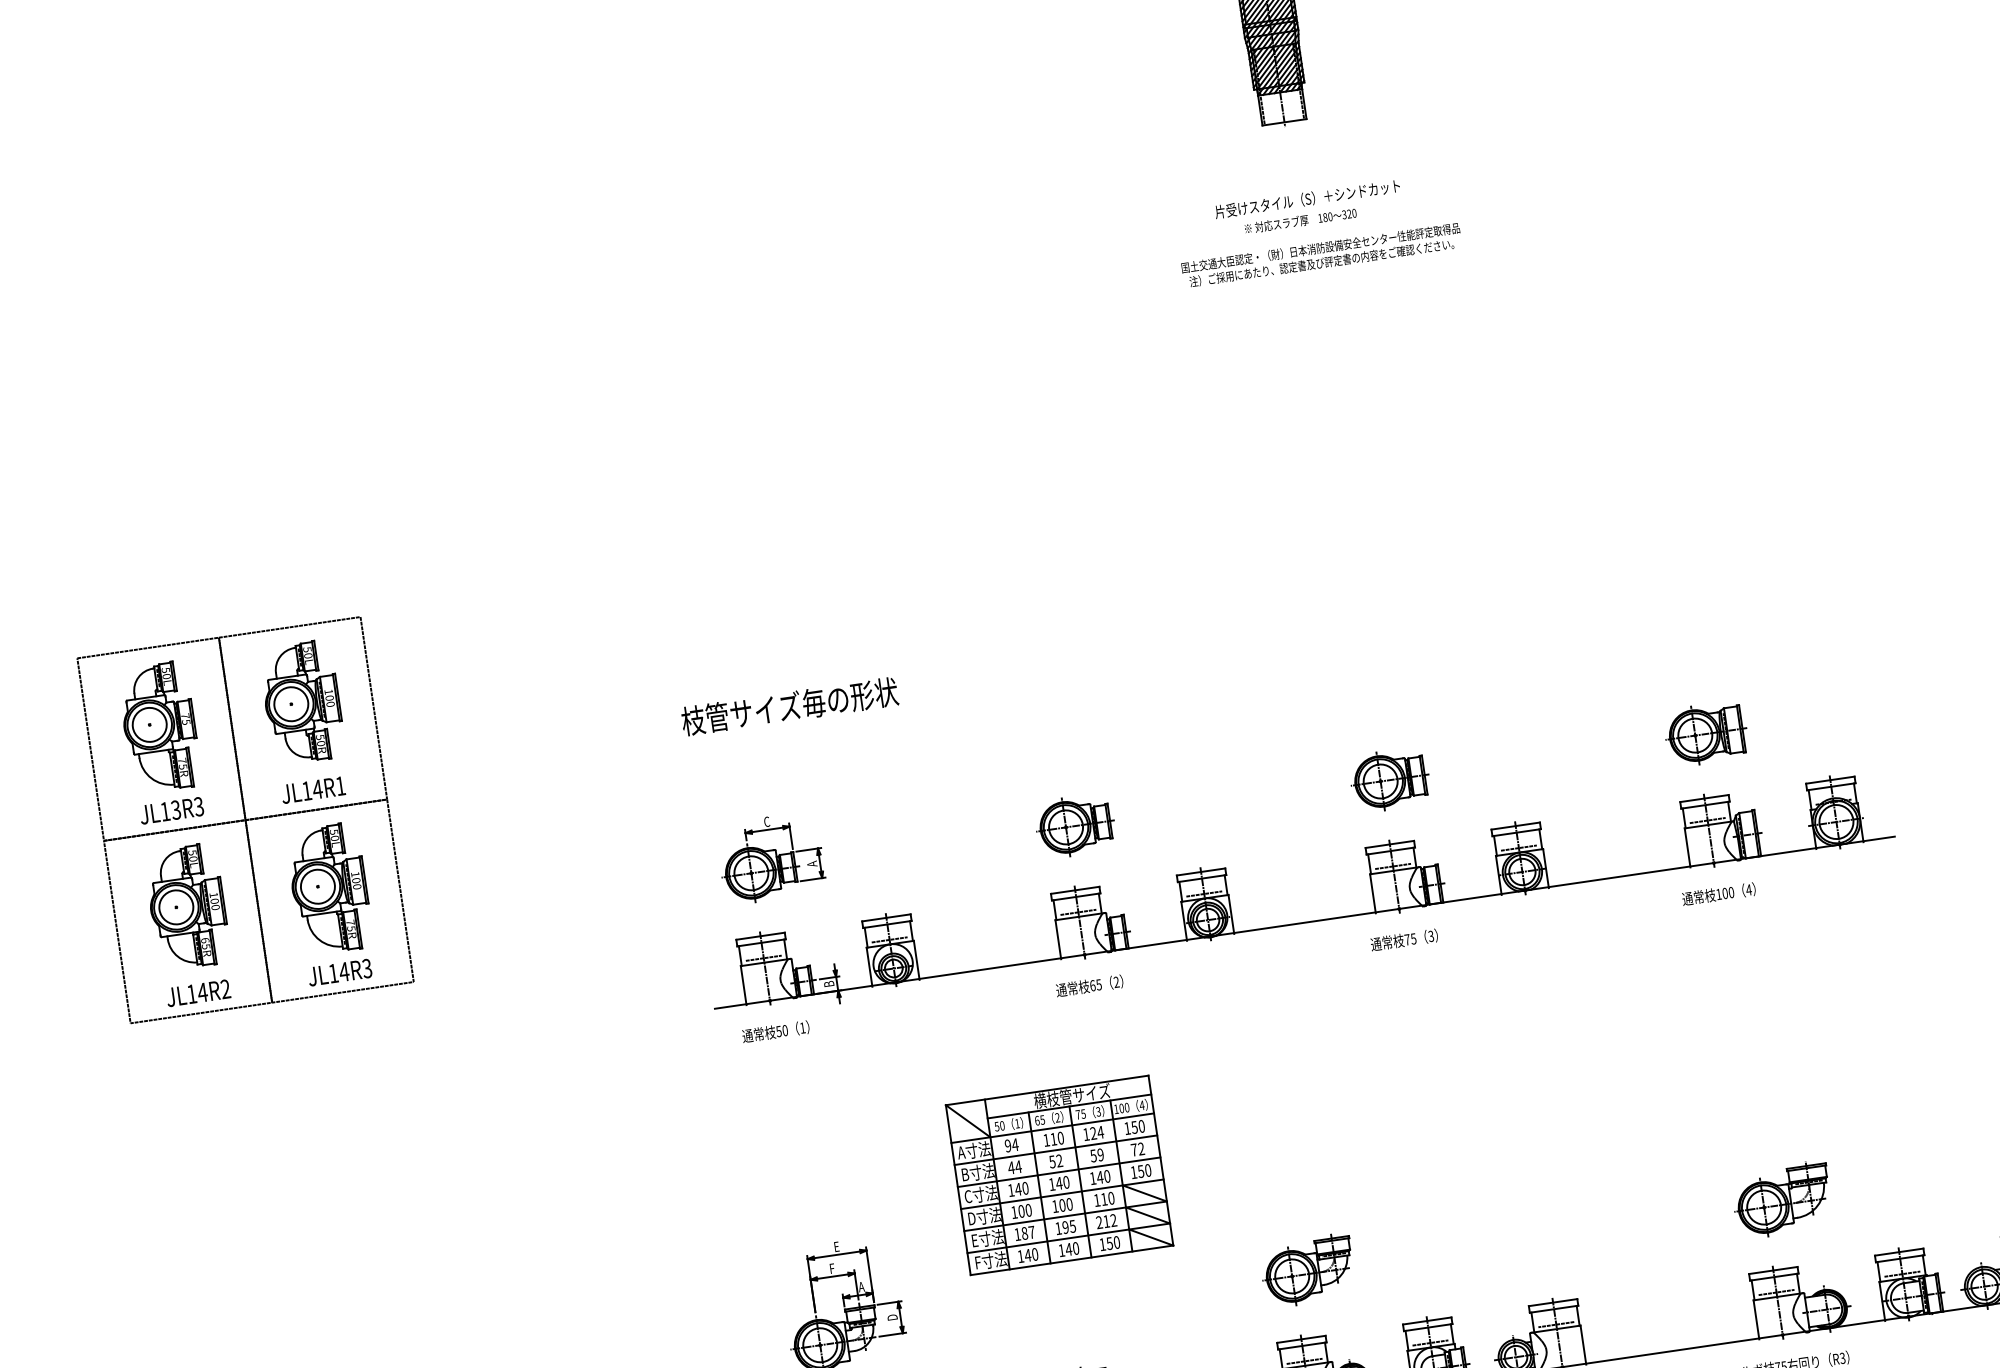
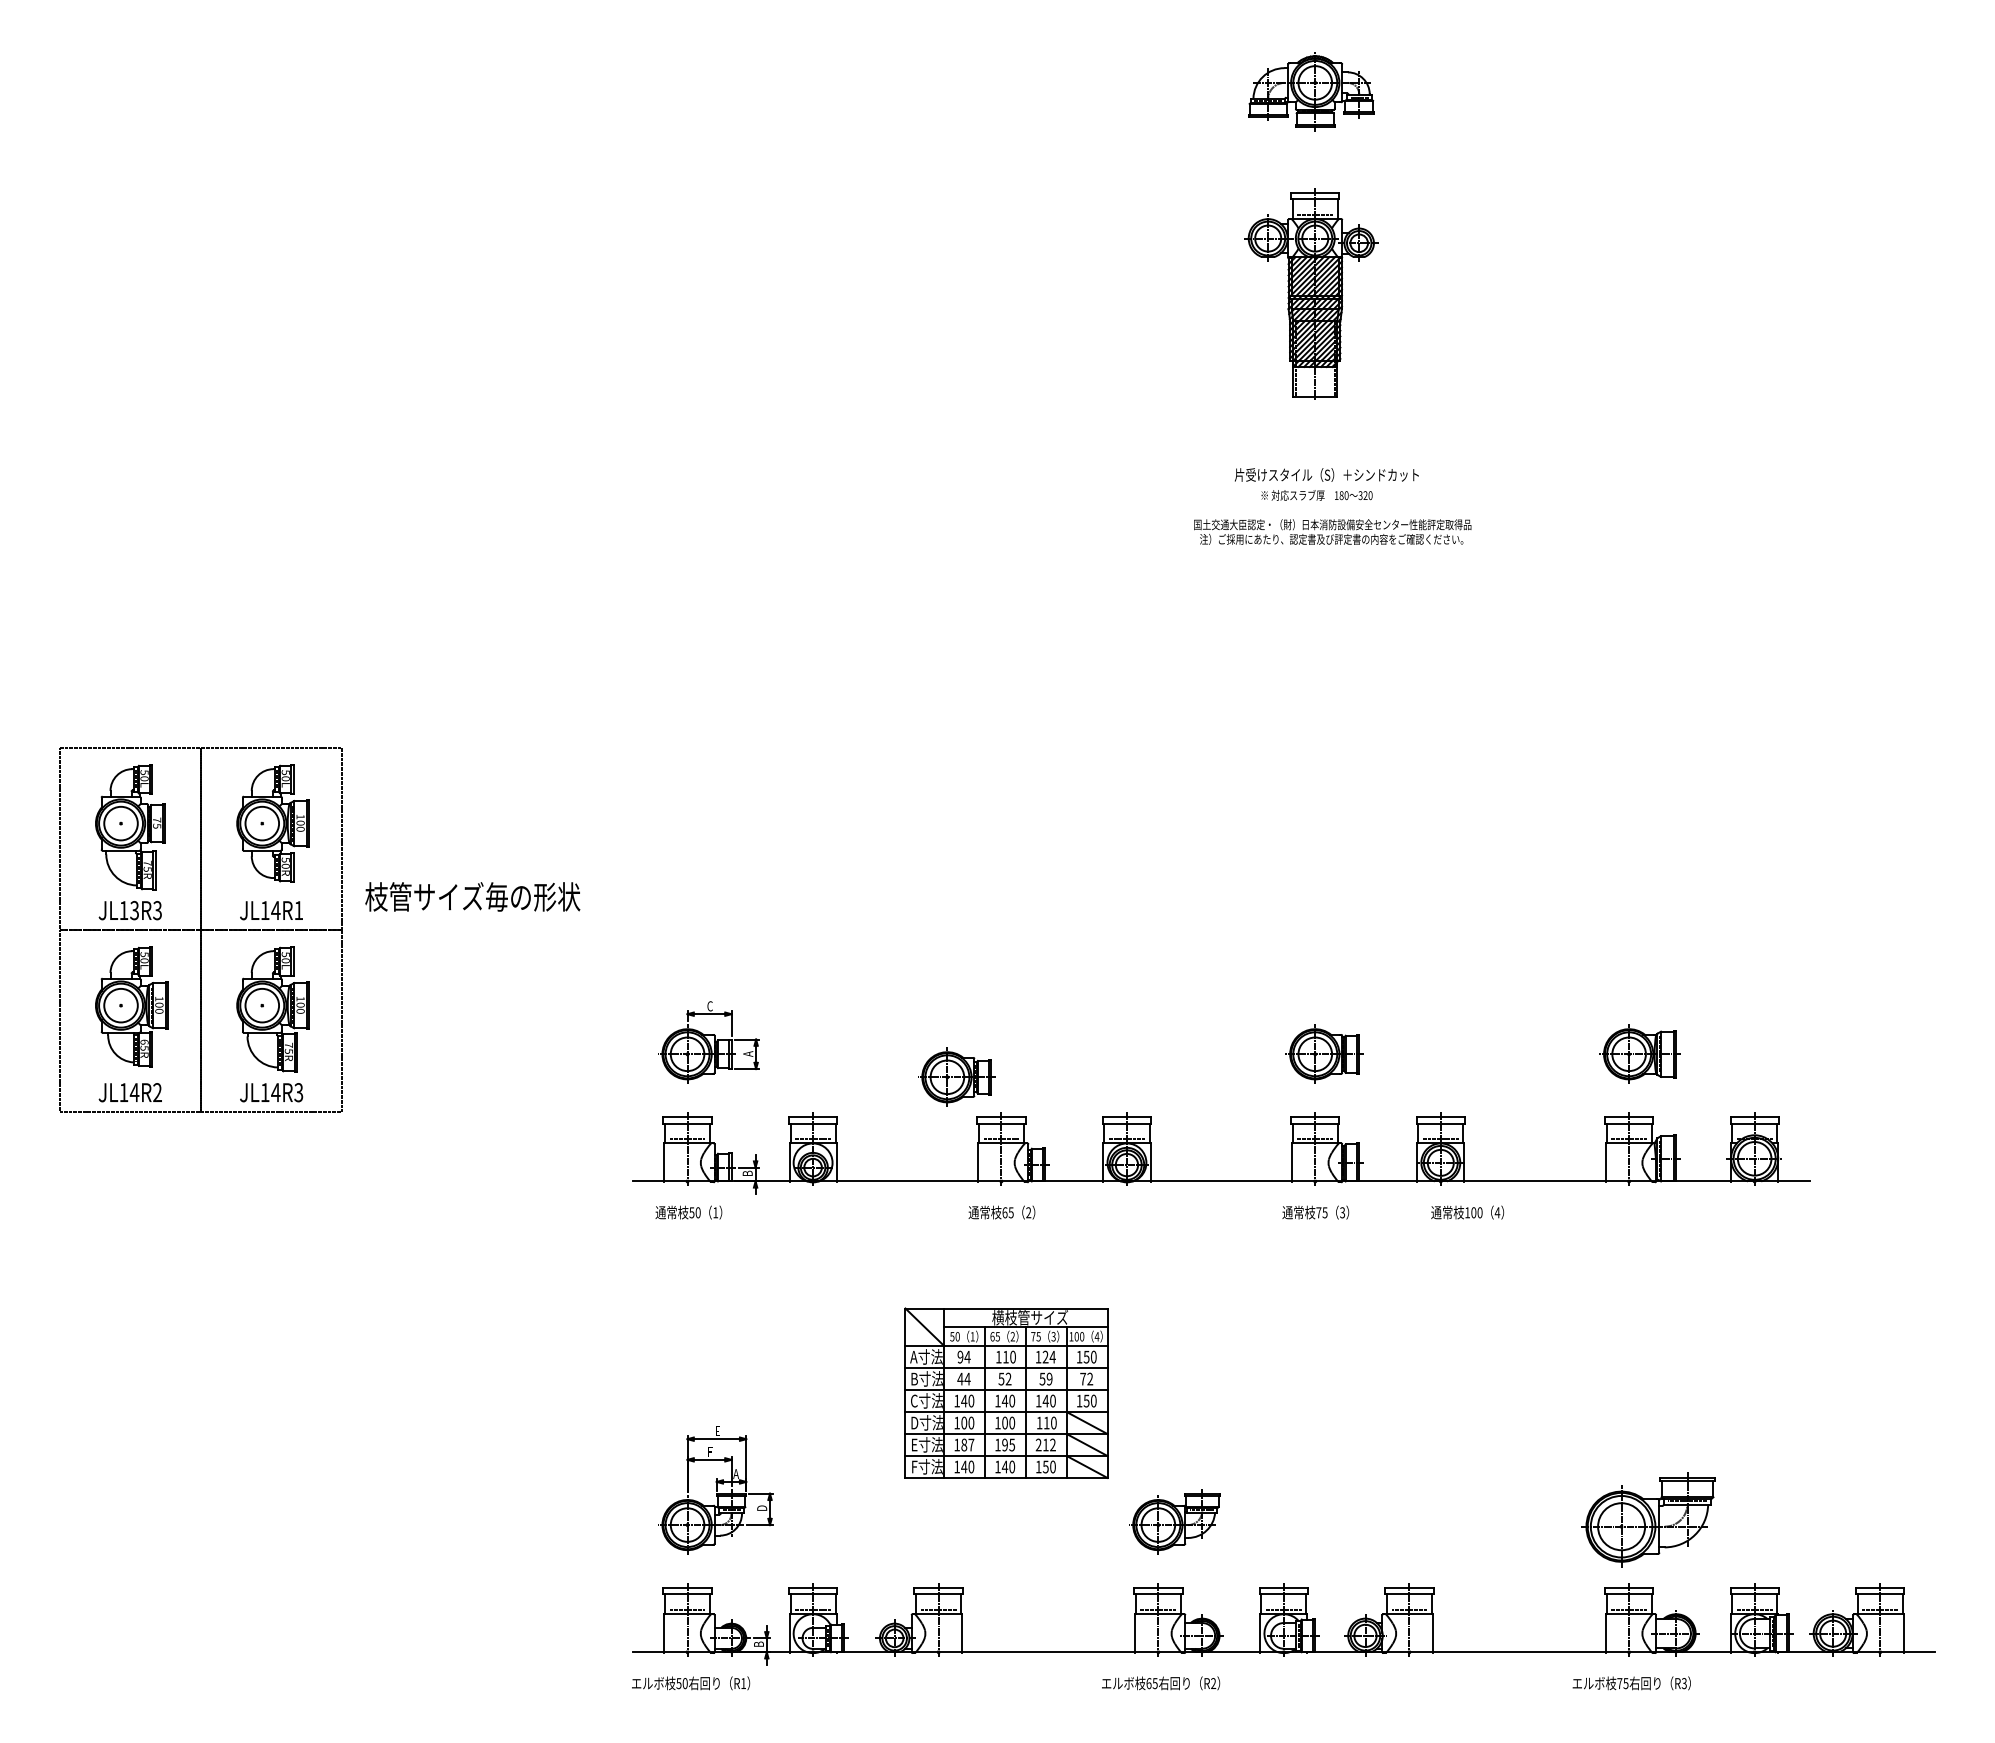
text: (789, 706) -> (472, 896), moved
part: (1075, 825) -> (956, 1076), moved
text: (1718, 894) -> (1467, 1212), moved
part: (1059, 1174) -> (1006, 1392), moved
part: (1781, 1200) -> (1647, 1520), size x1.4

